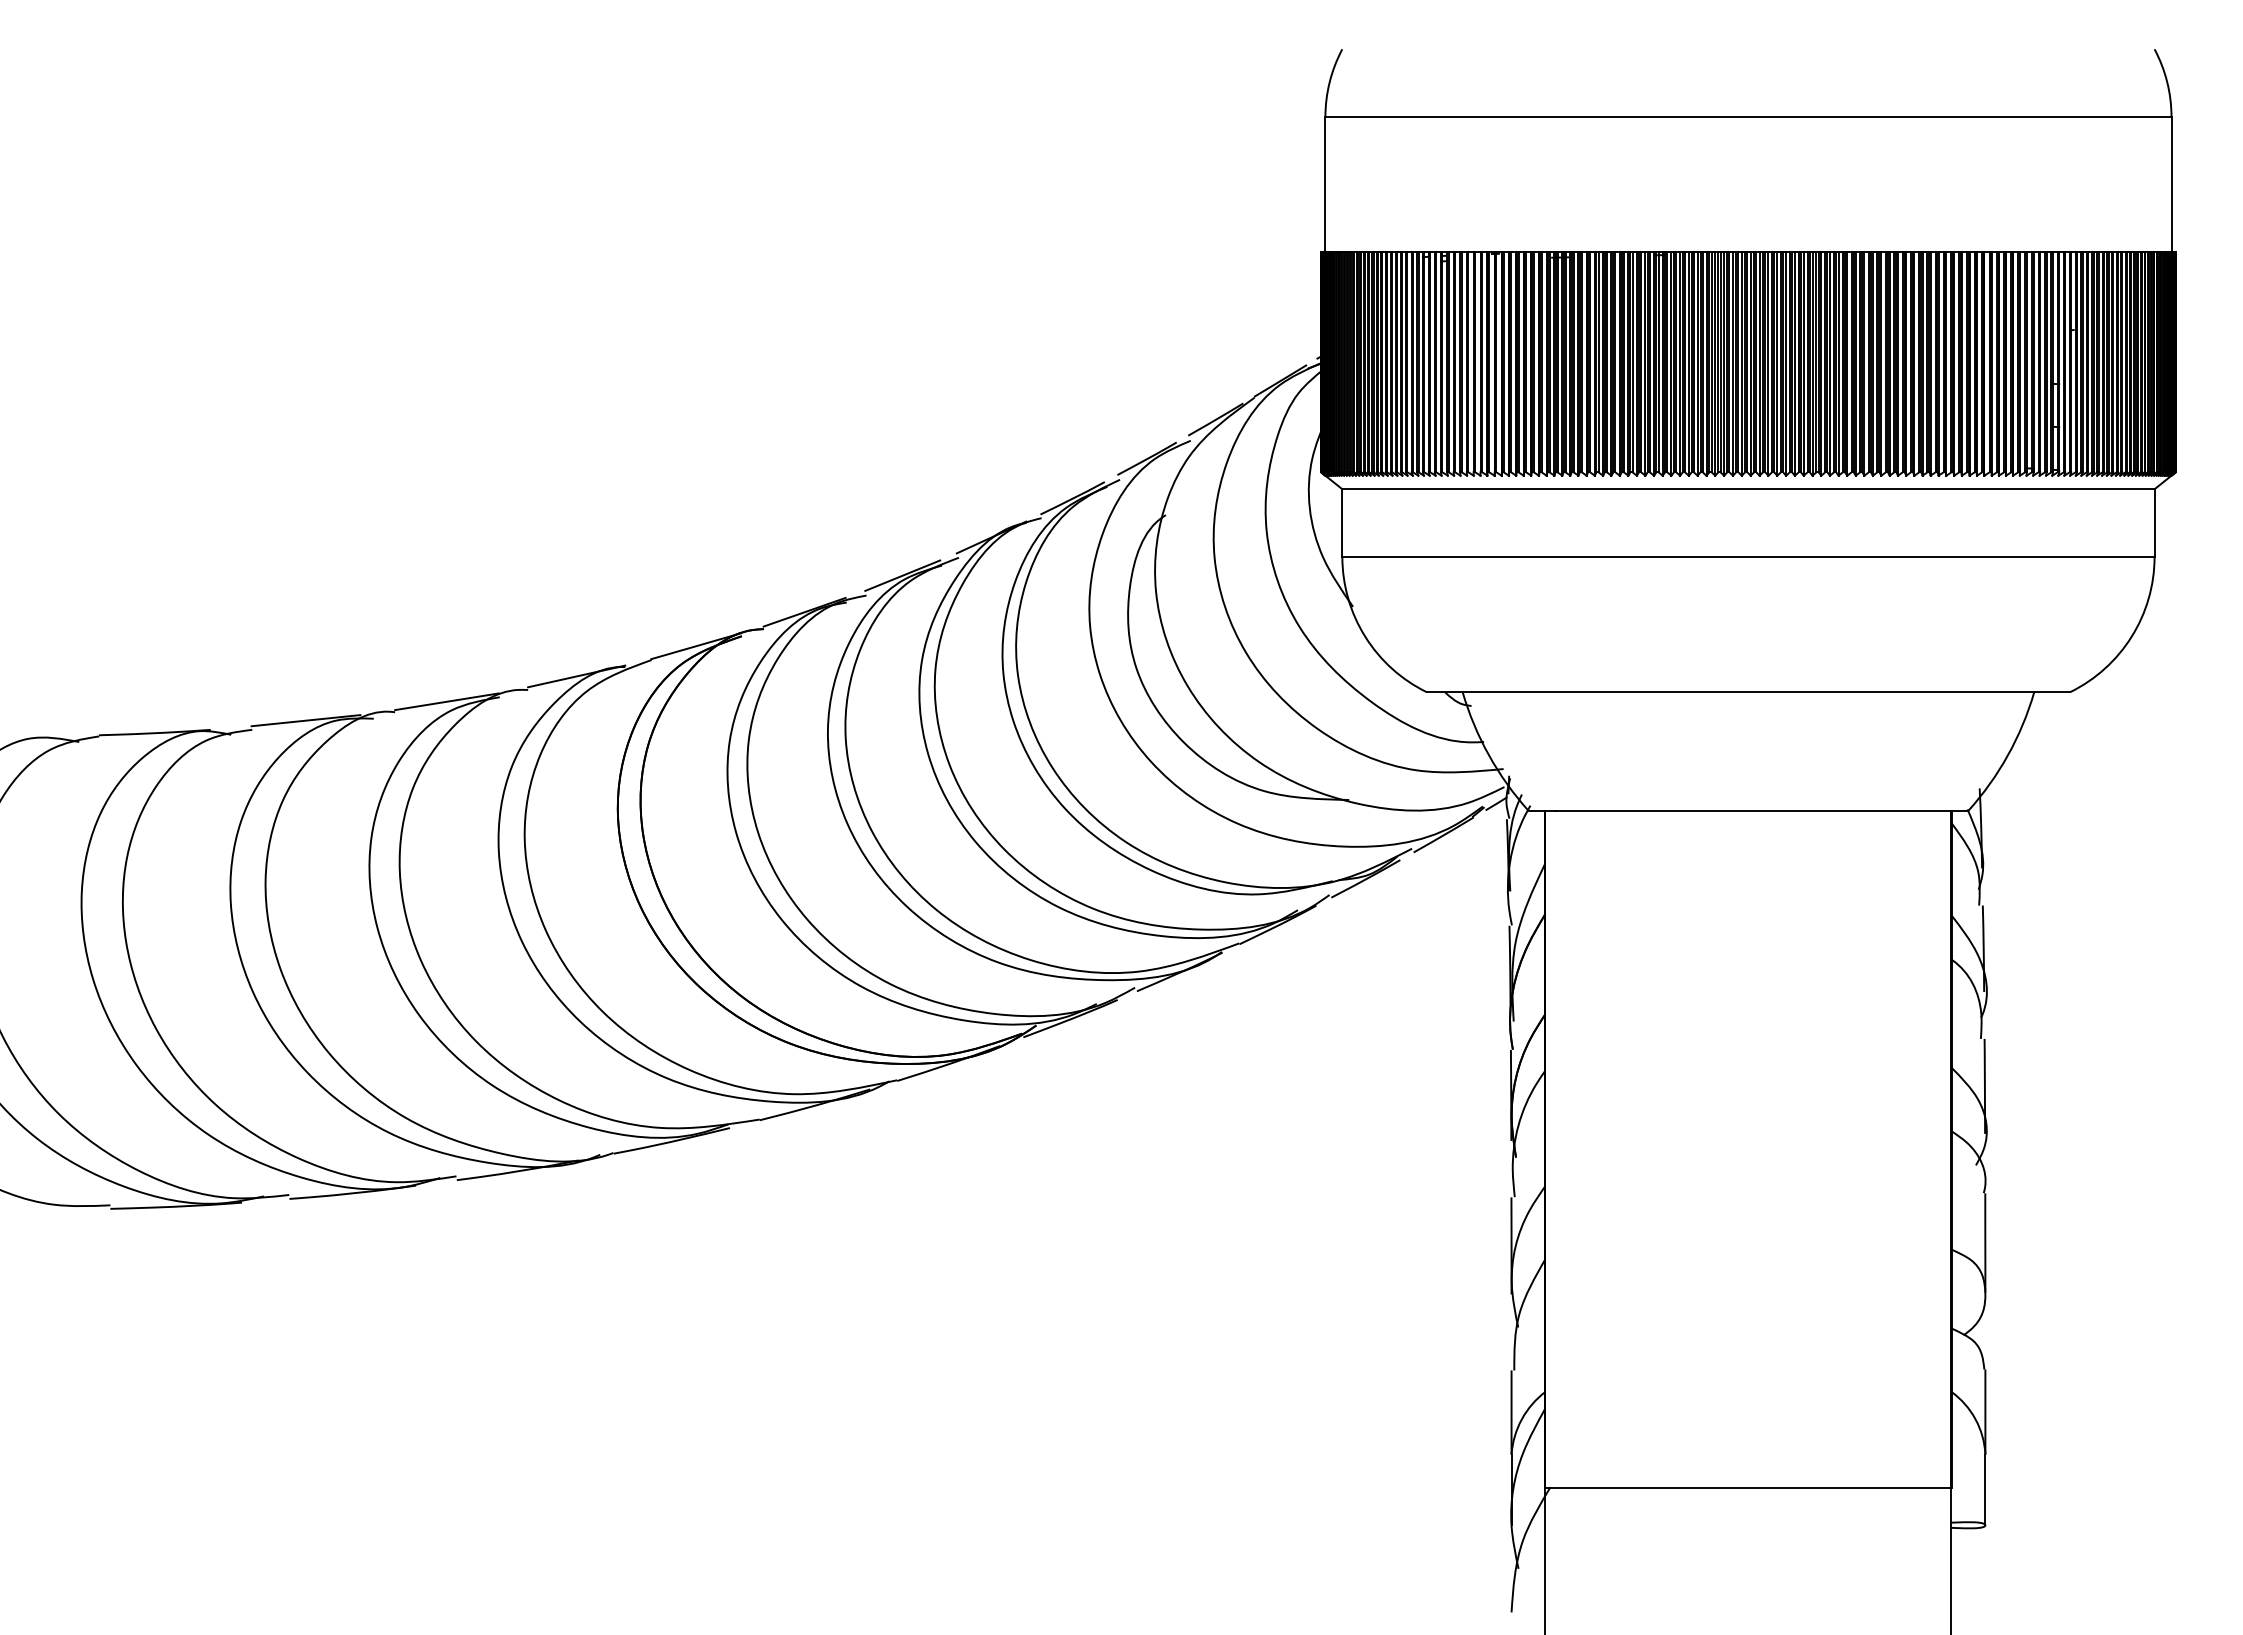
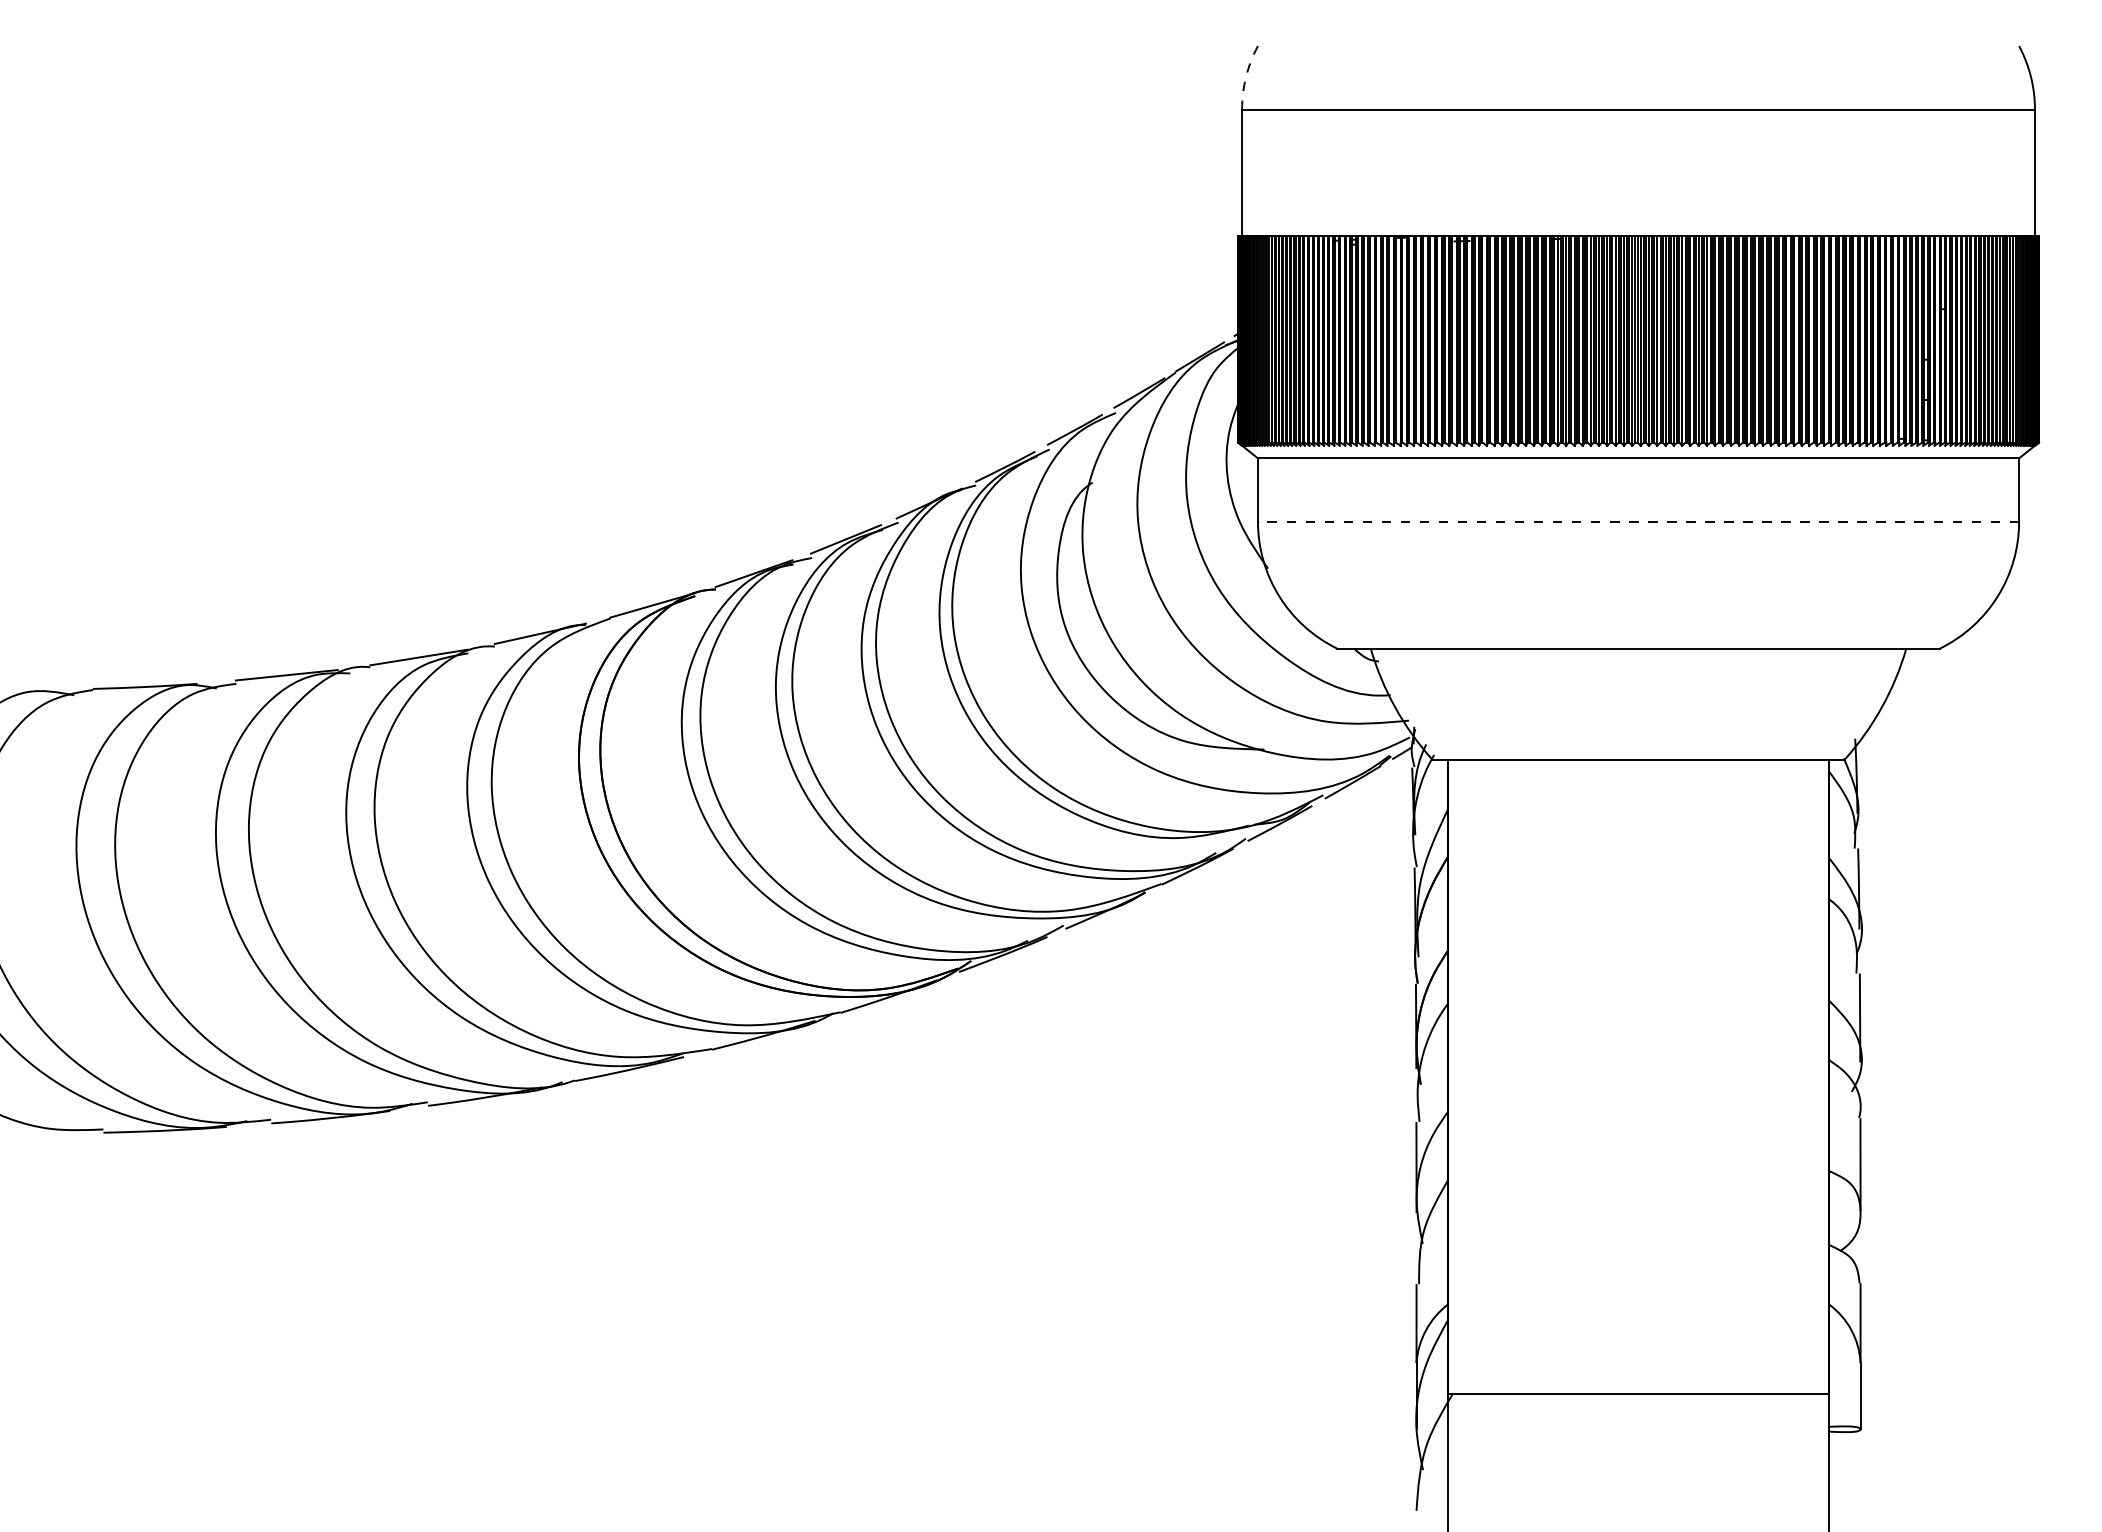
arc: (1330, 81) -> (1246, 76), solid -> dashed
line: (1748, 556) -> (1638, 521), solid -> dashed

